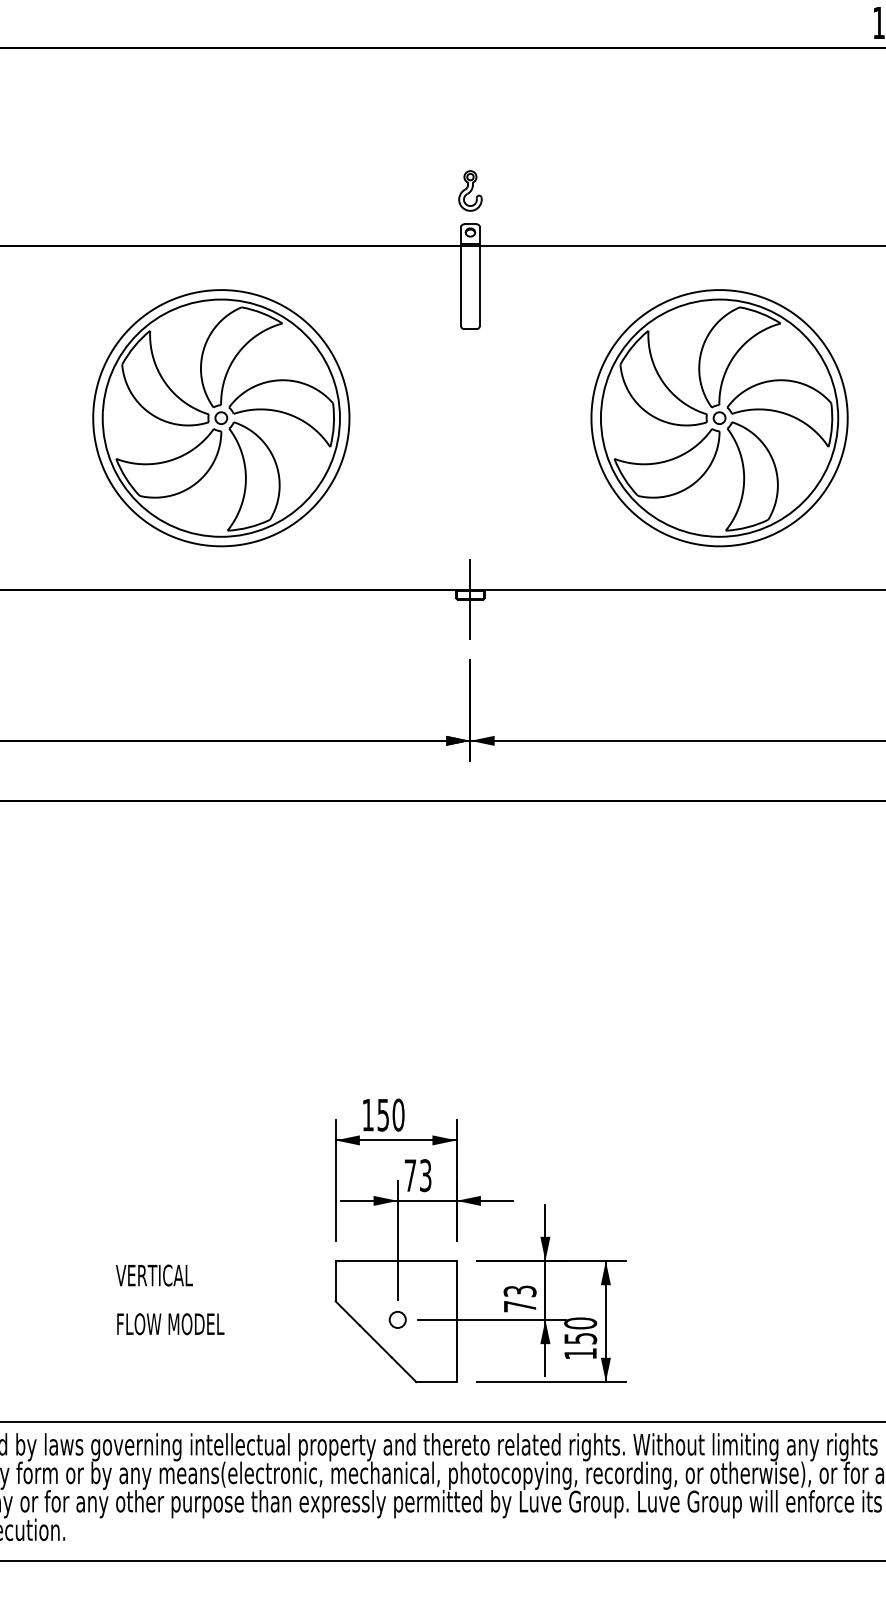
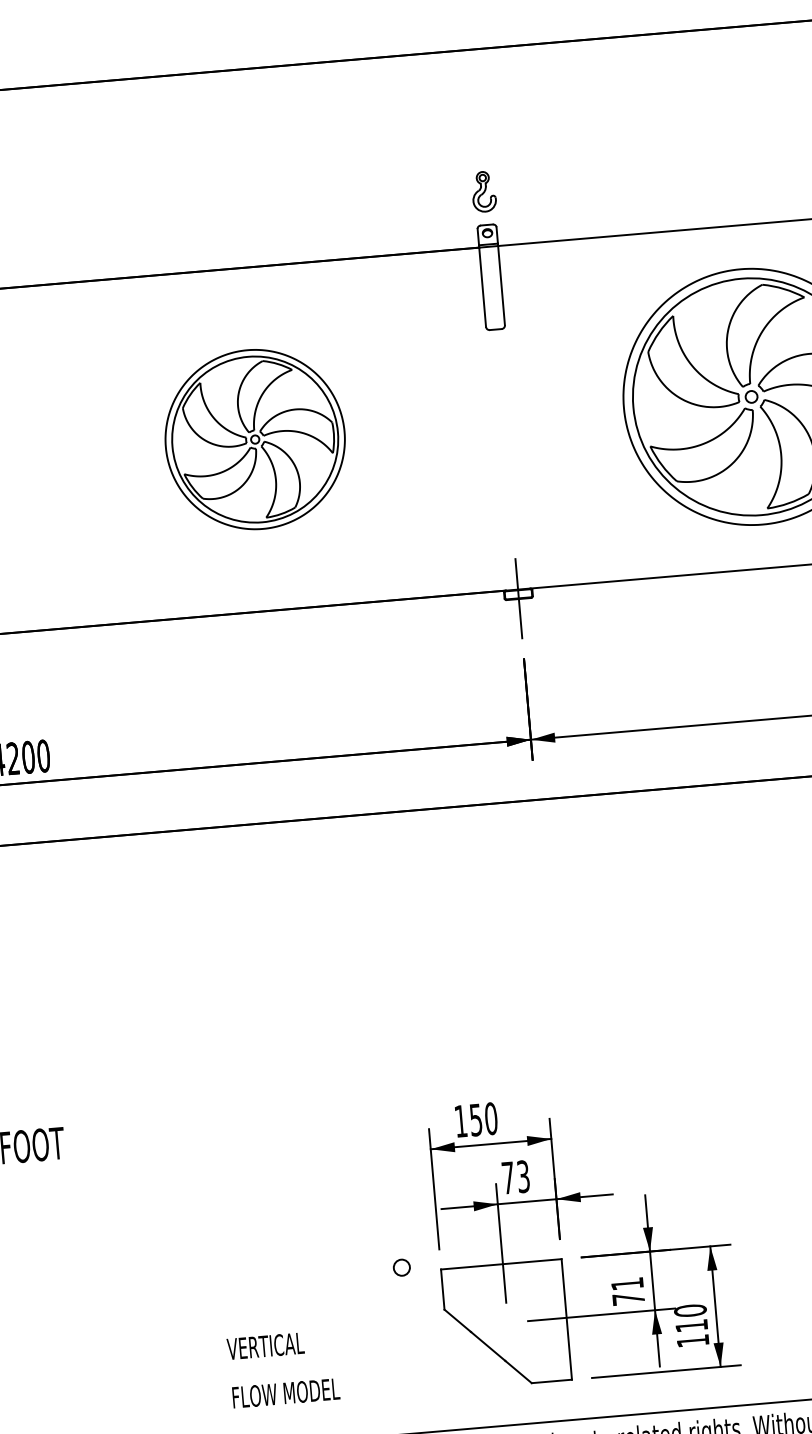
part: (221, 418) -> (255, 439), size x0.7
text: (519, 1291) -> (626, 1284), 73 -> 71
text: (170, 1299) -> (283, 1368), moved
circle: (397, 1319) -> (401, 1267), moved
text: (580, 1338) -> (691, 1325), 150 -> 110

